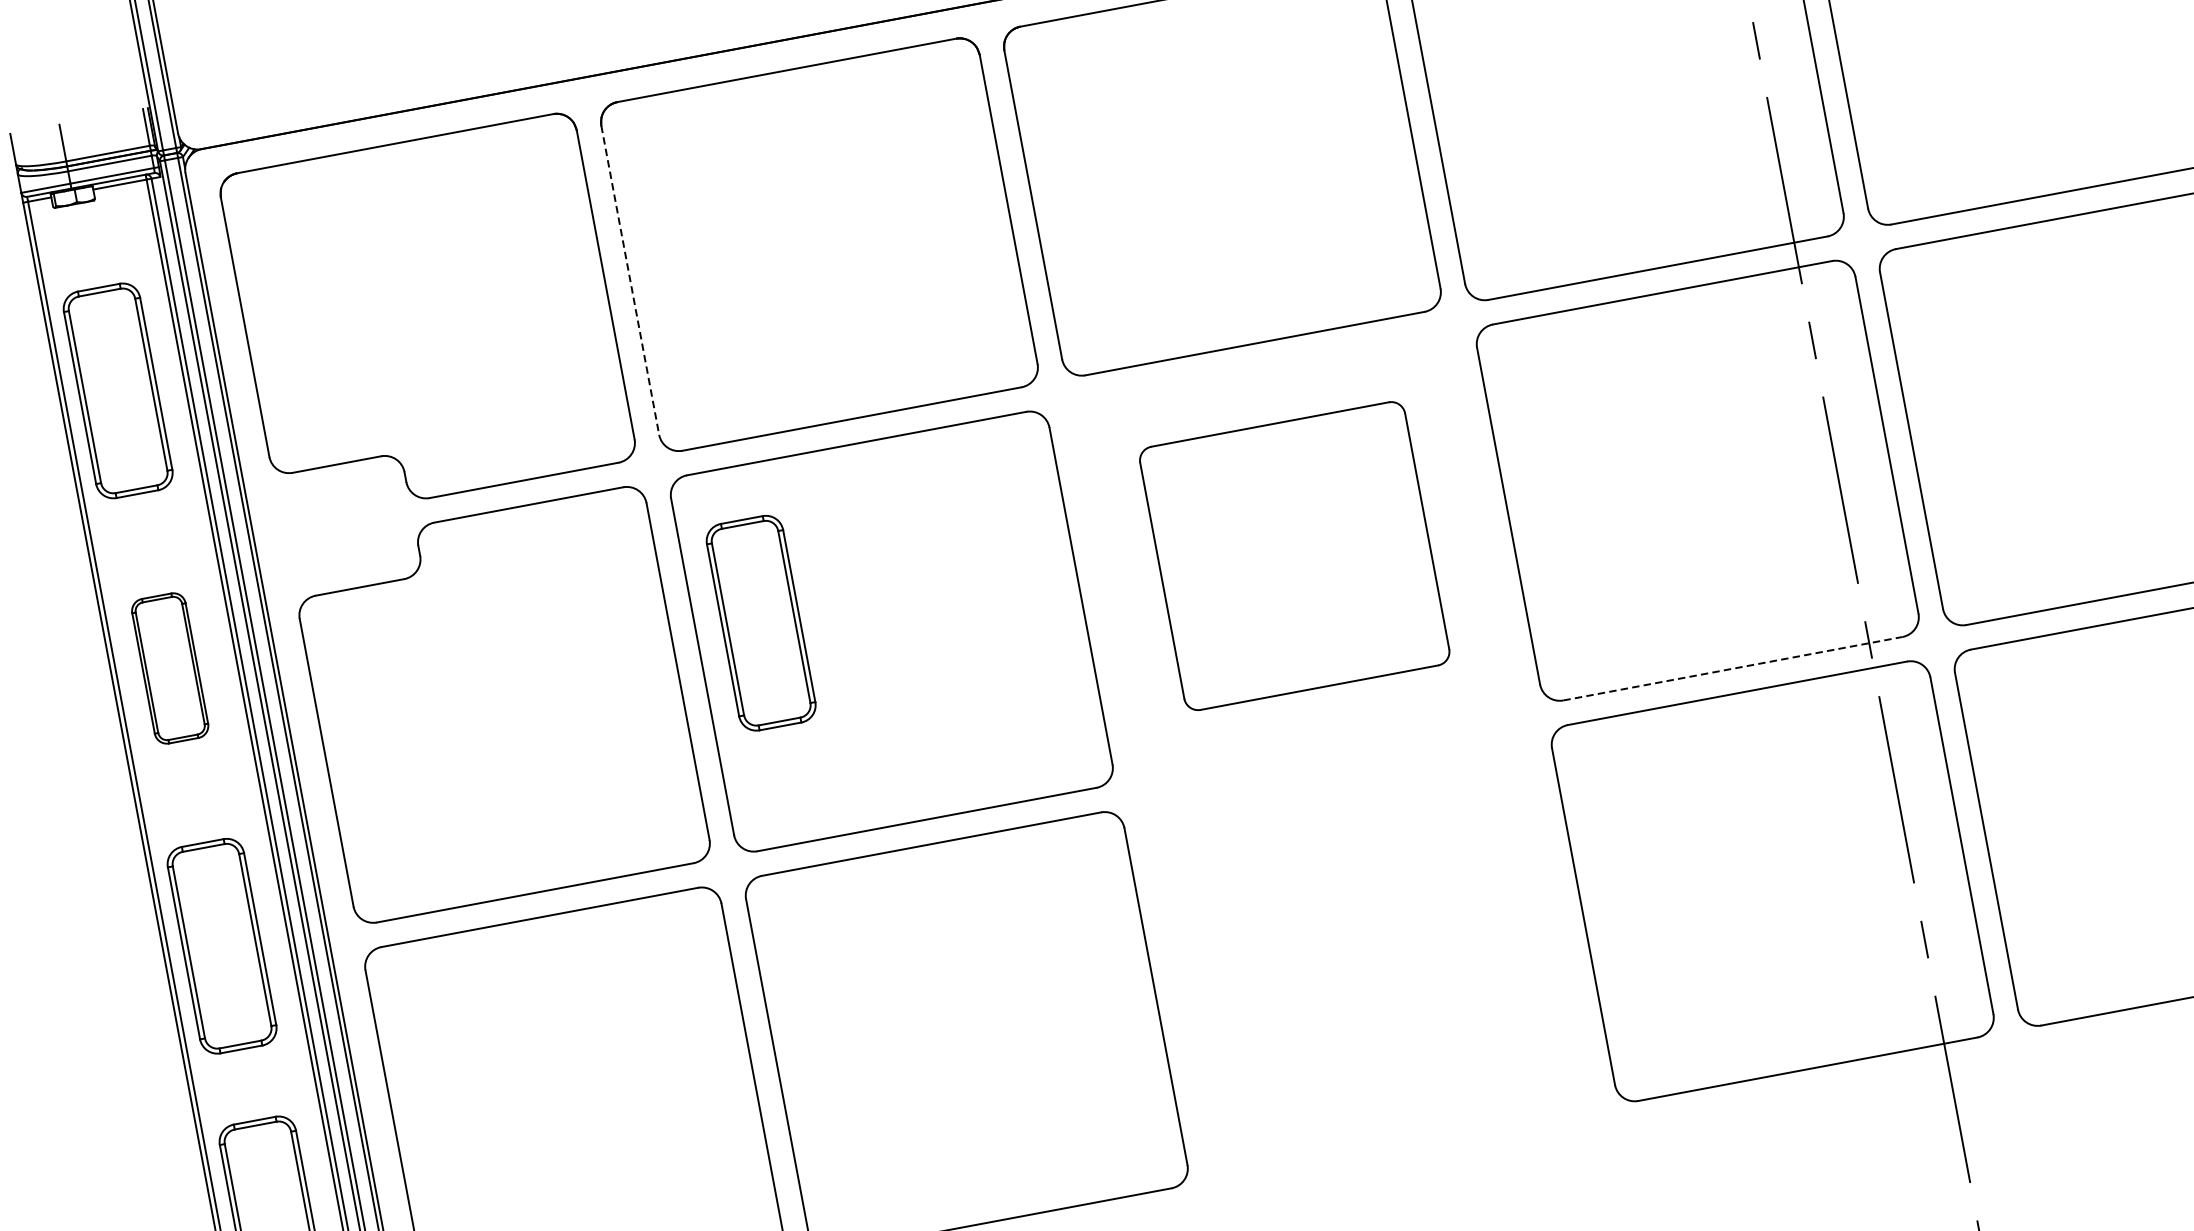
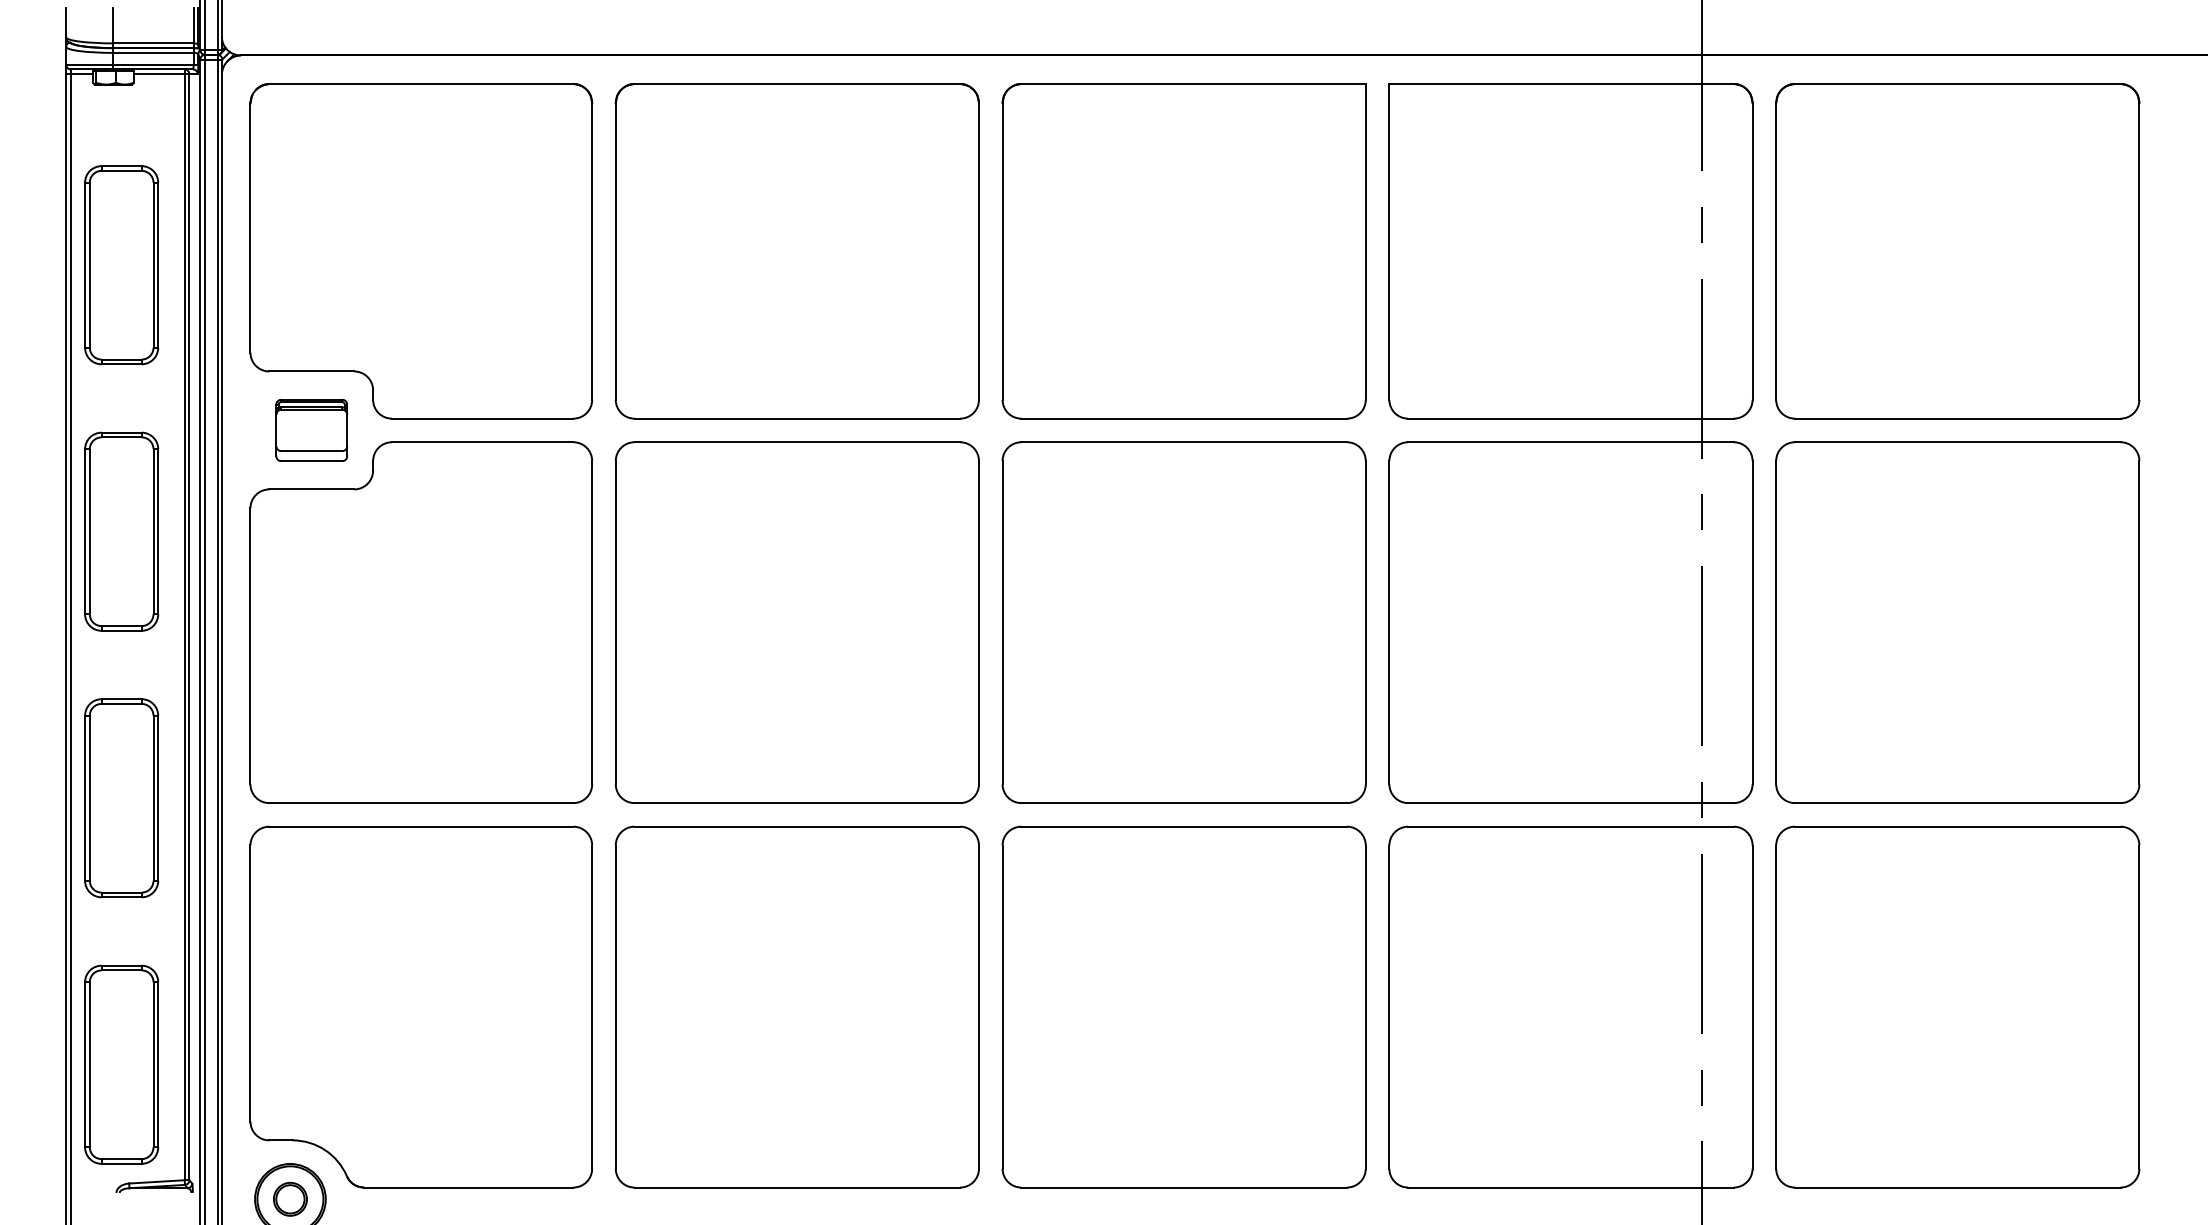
line: (630, 281) -> (615, 252), dashed -> solid
part: (347, 525) -> (311, 429), added
part: (1294, 556) -> (1183, 622), size x1.43
part: (761, 623) -> (677, 592), removed
part: (169, 668) -> (121, 531), size x1.43
line: (1732, 669) -> (1570, 803), dashed -> solid
part: (1368, 956) -> (1183, 1006), added

